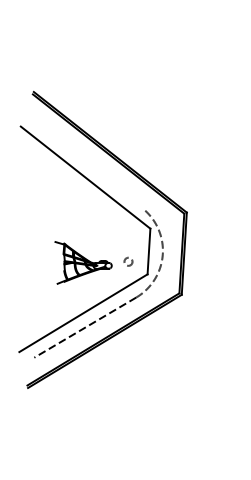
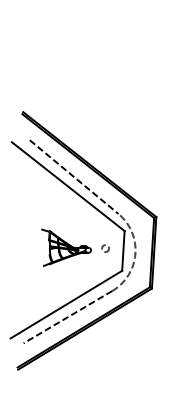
line: (92, 166) -> (74, 176), added
circle: (128, 261) -> (105, 248), moved
part: (83, 262) -> (66, 247), moved

